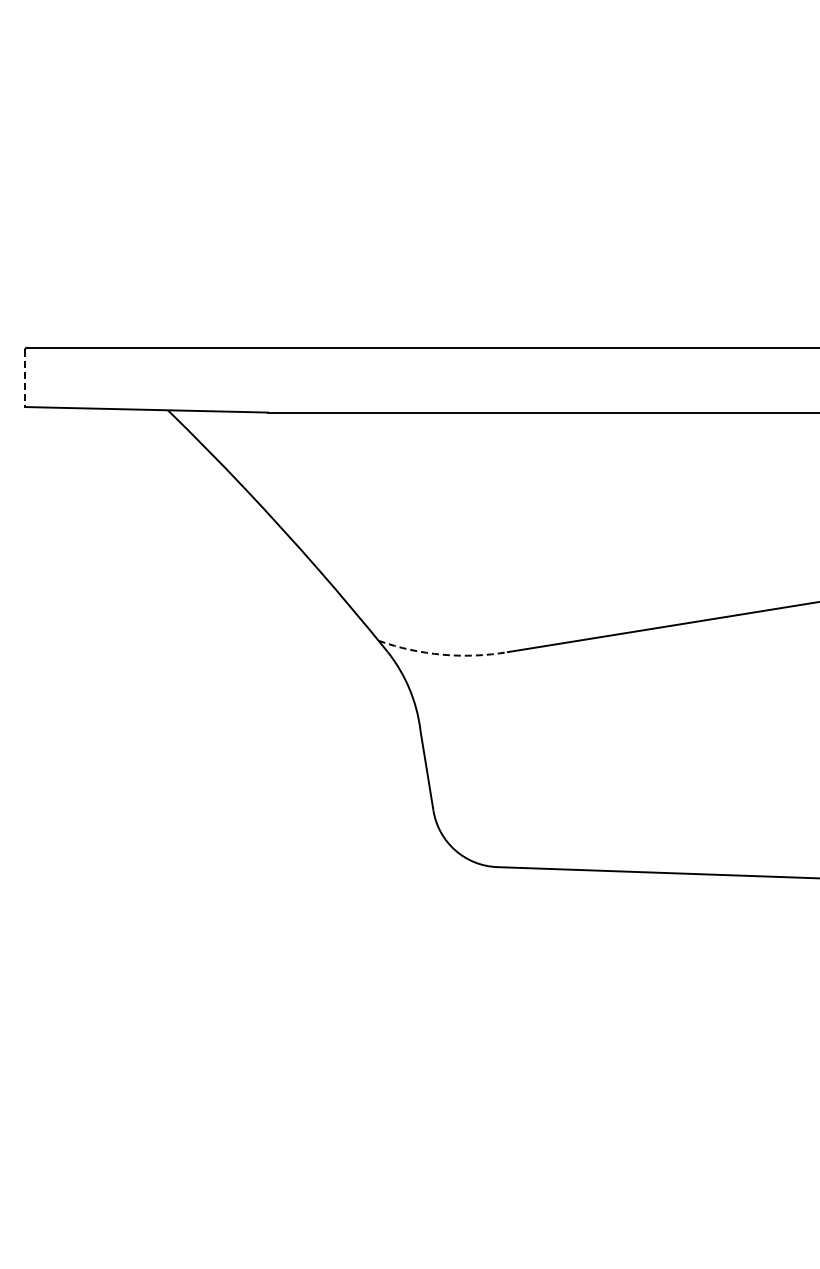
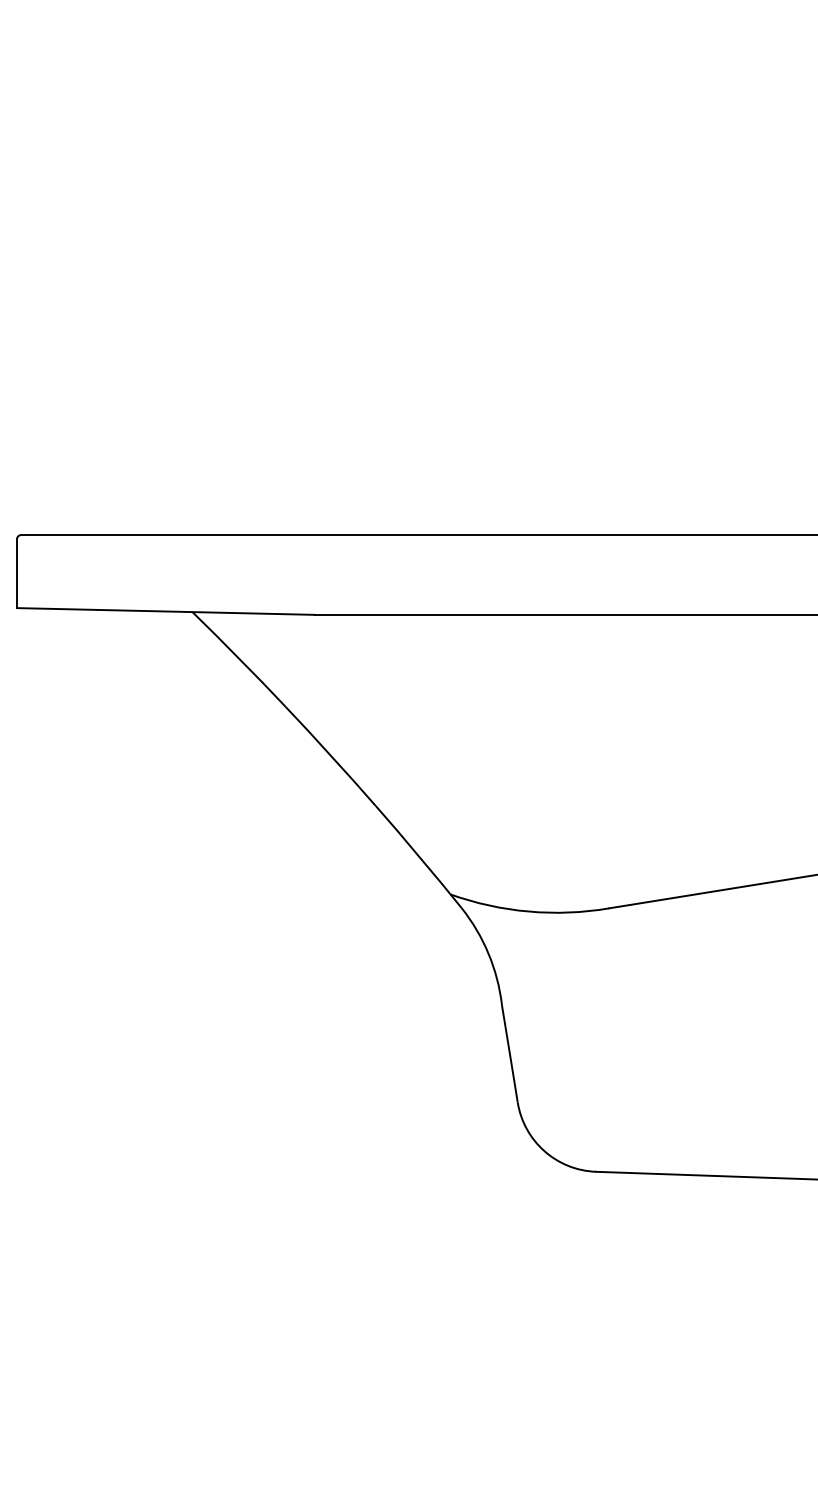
line: (24, 379) -> (16, 574), dashed -> solid
arc: (442, 654) -> (528, 911), dashed -> solid

